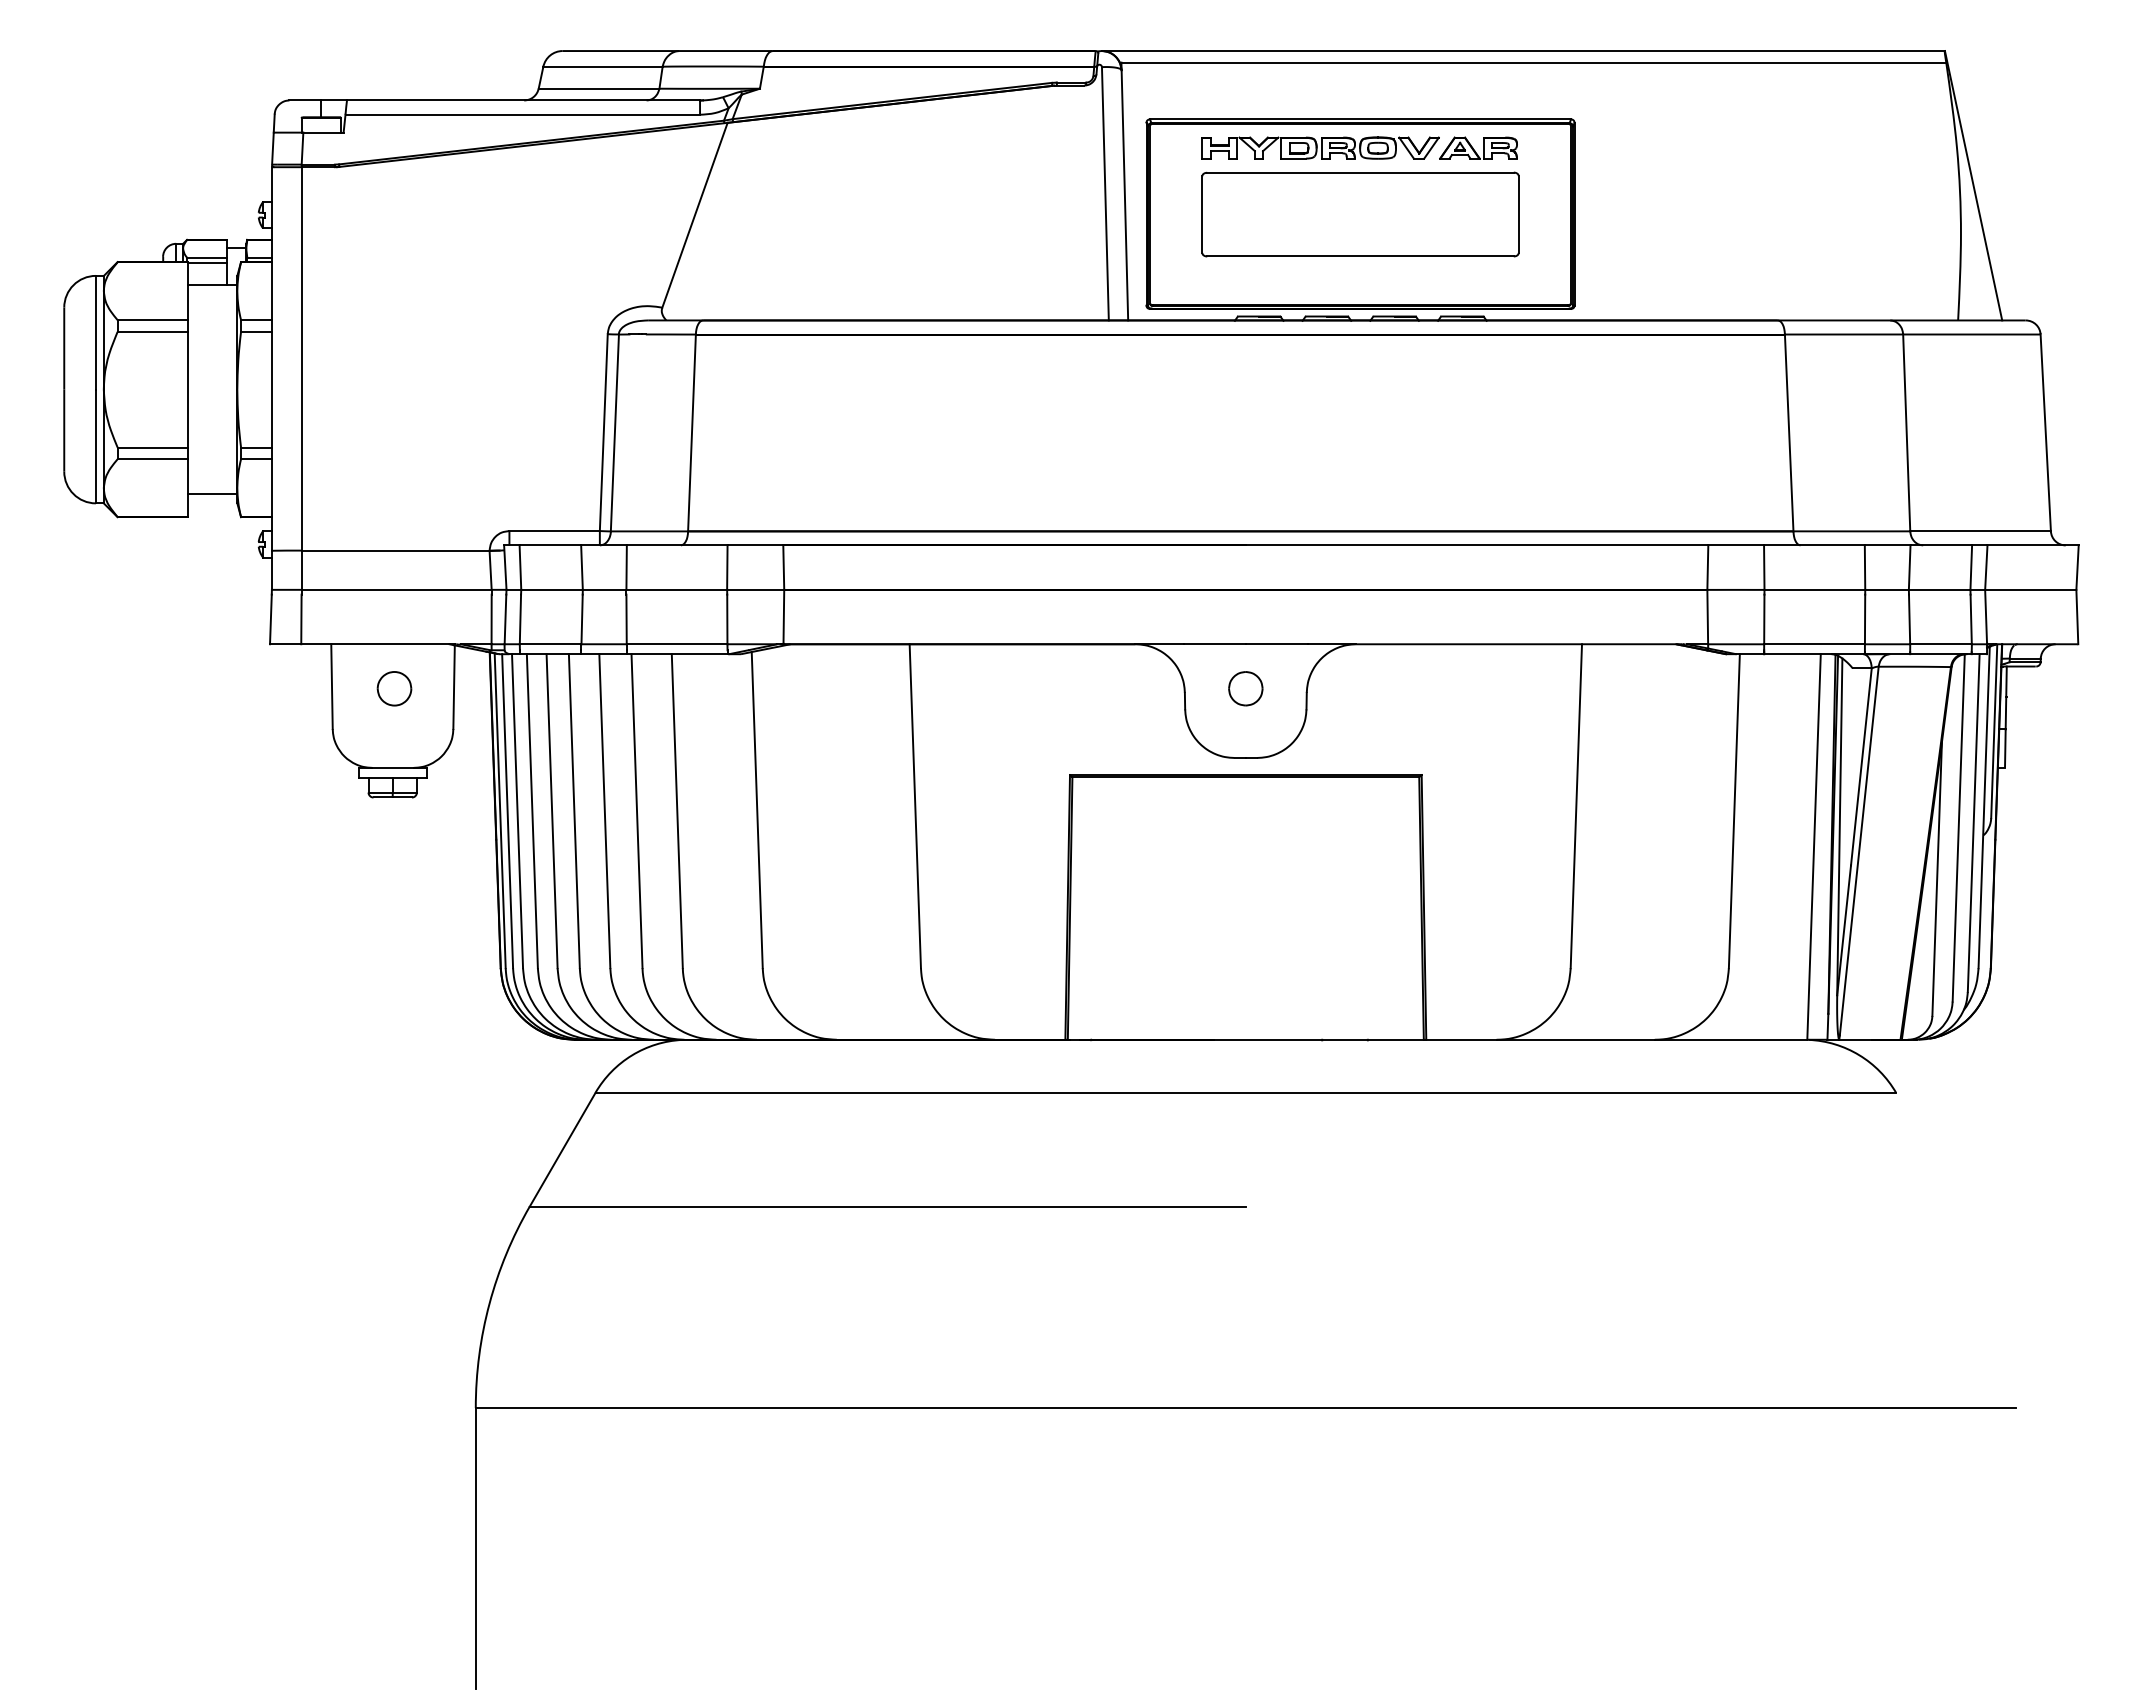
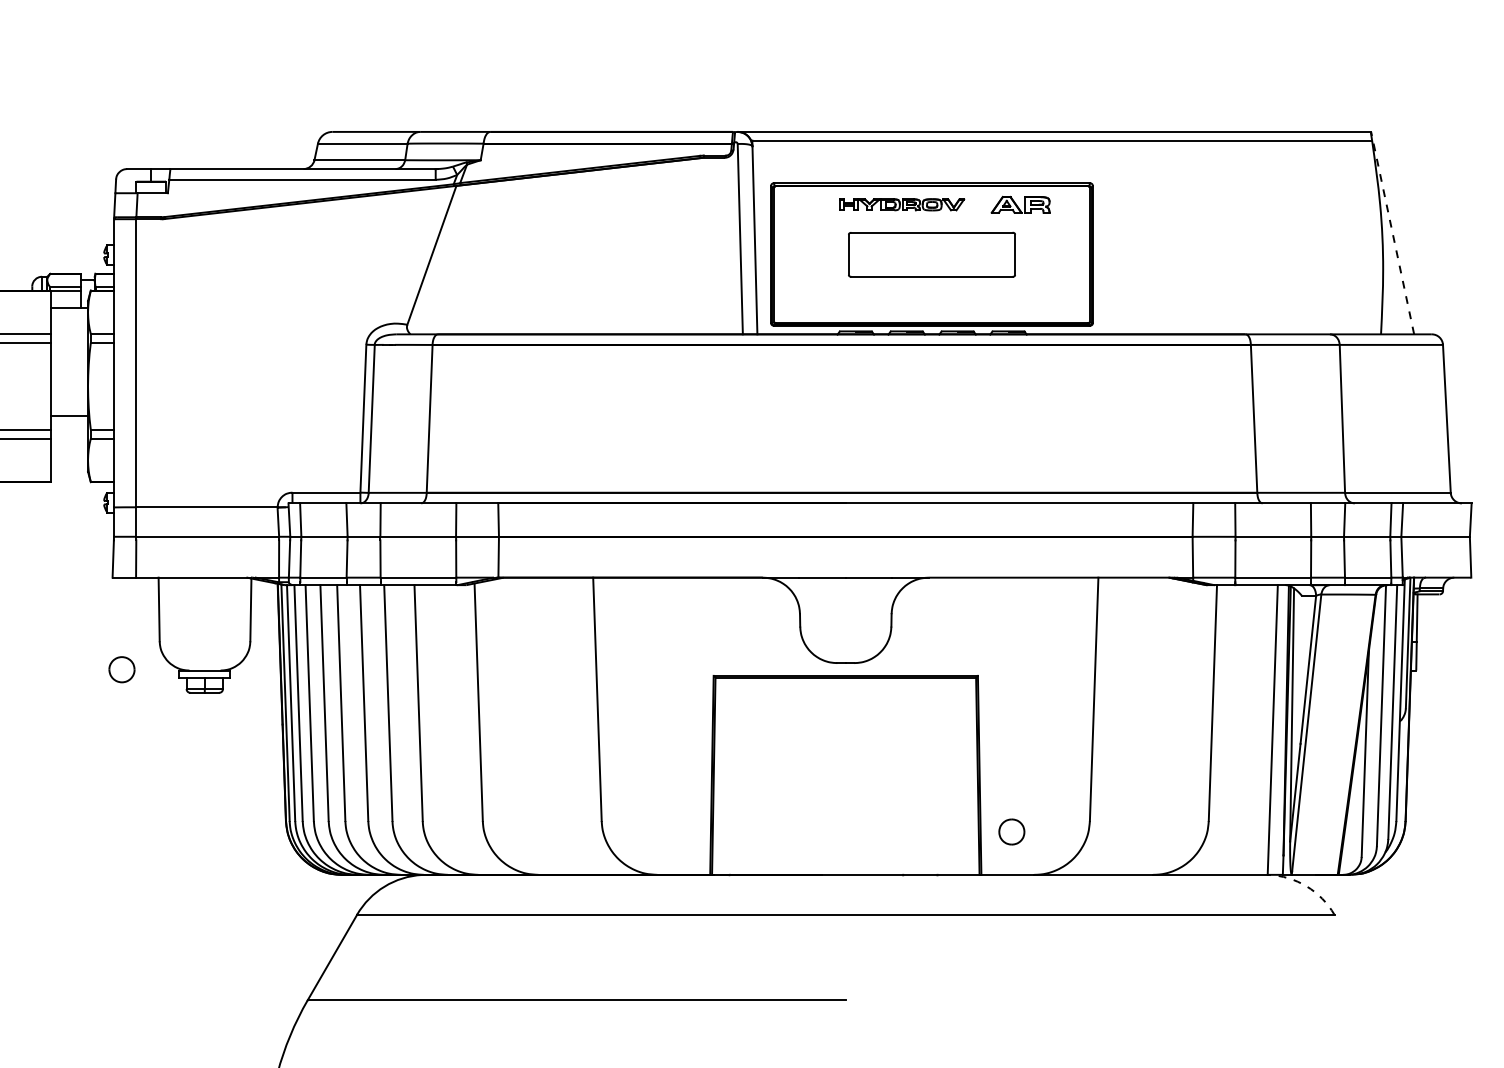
part: (1320, 147) -> (901, 204), size x0.7
line: (1973, 185) -> (1392, 232), solid -> dashed
part: (1360, 214) -> (931, 254), size x0.7
line: (212, 494) -> (69, 416), moved
part: (394, 688) -> (121, 669), moved
part: (1245, 688) -> (1011, 831), moved
arc: (1859, 1055) -> (1306, 886), solid -> dashed

